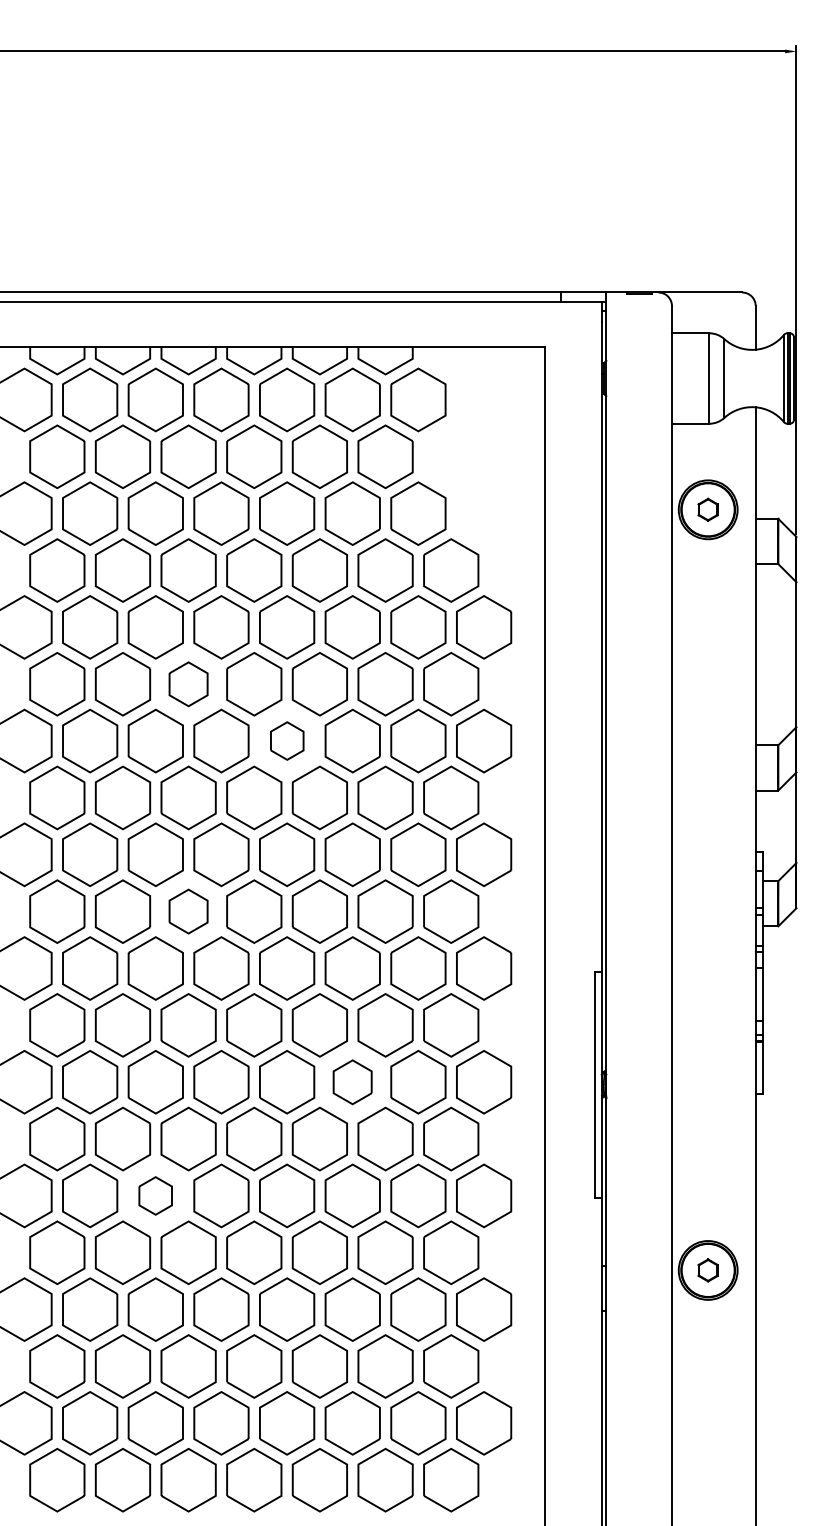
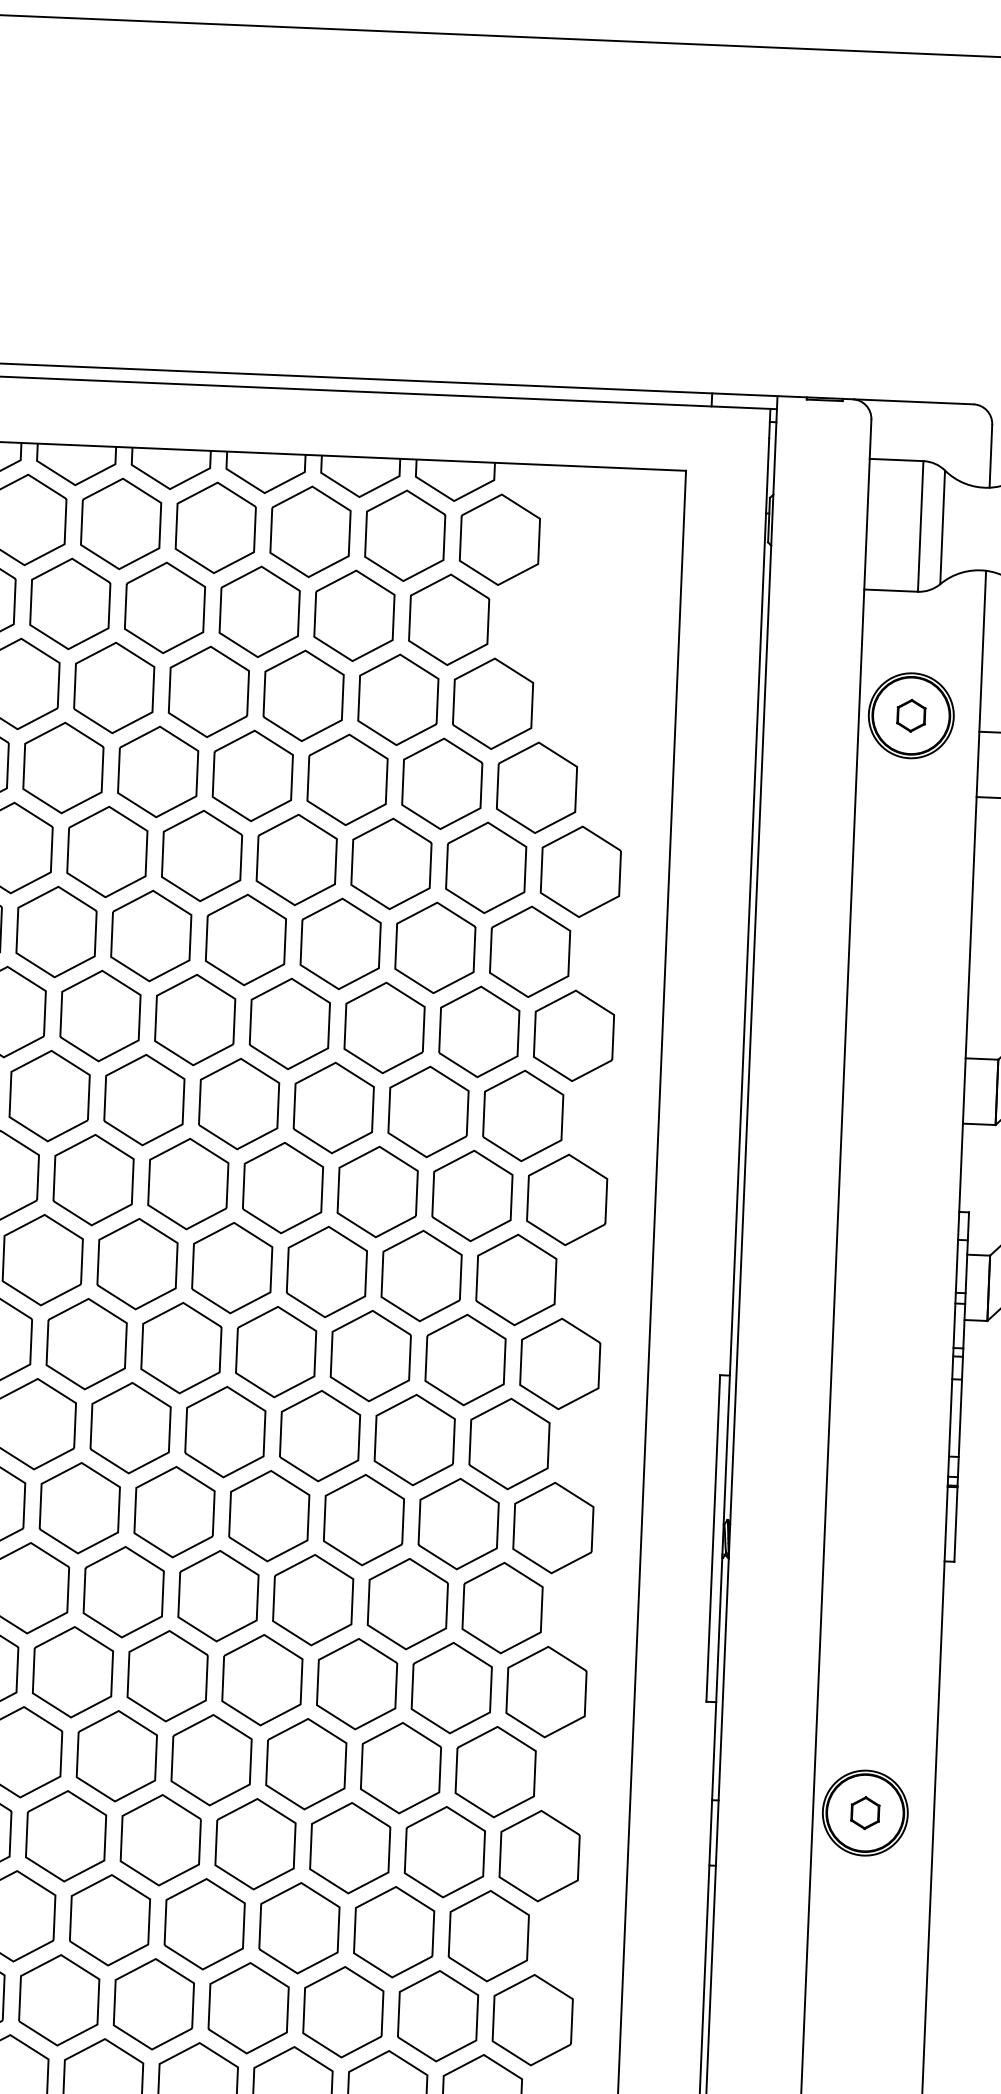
part: (188, 684) -> (151, 936), size x1.43
part: (287, 740) -> (290, 1023), size x1.67
part: (188, 911) -> (137, 1263), size x1.43
part: (352, 1082) -> (363, 1520), size x1.43
part: (155, 1195) -> (72, 1671), size x1.67

